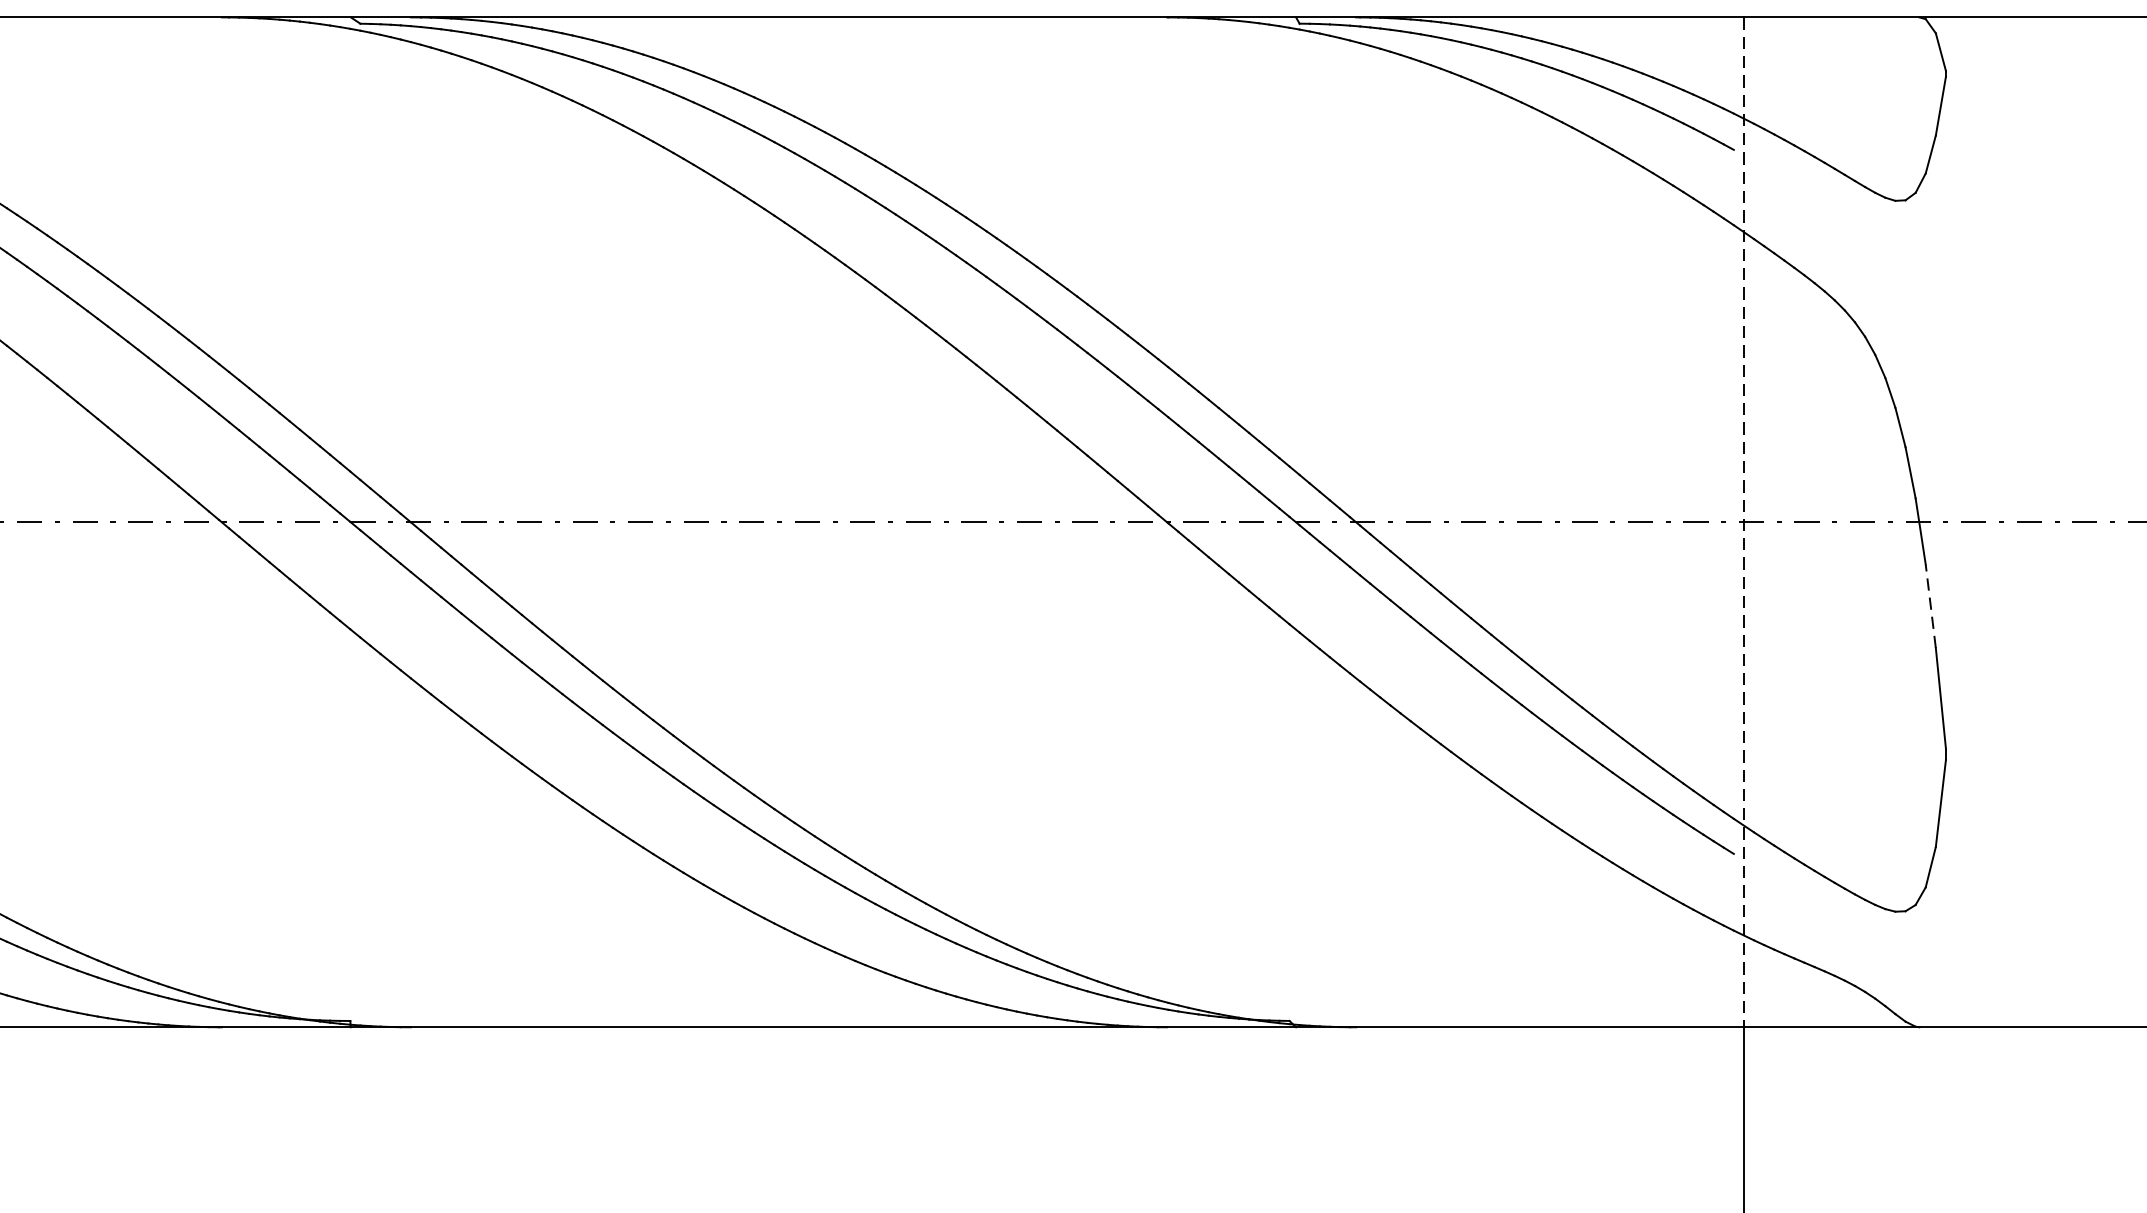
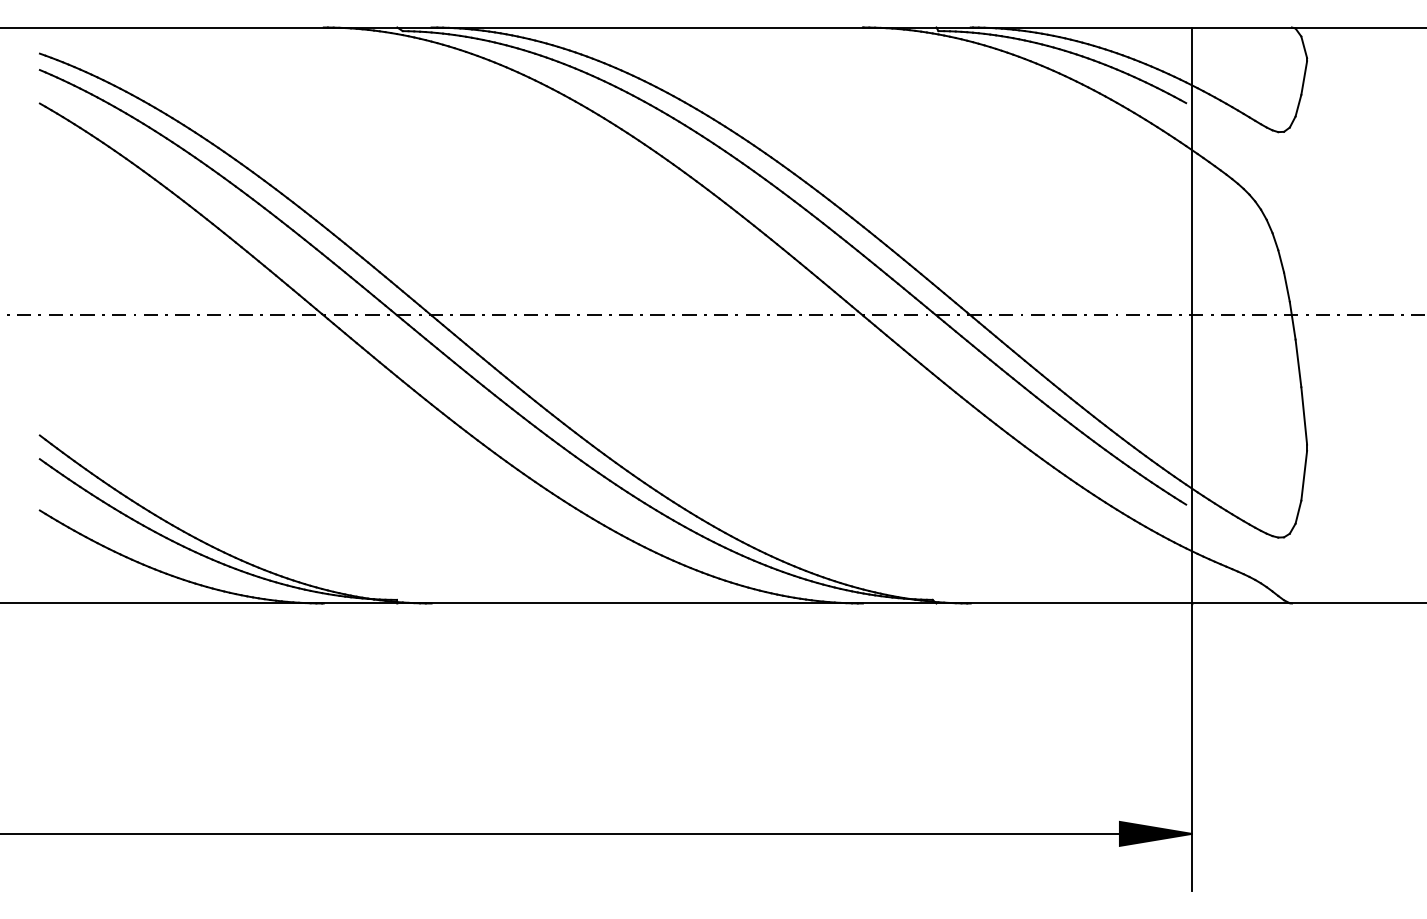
line: (1743, 522) -> (1191, 315), dashed -> solid
line: (1930, 606) -> (1298, 363), dashed -> solid

